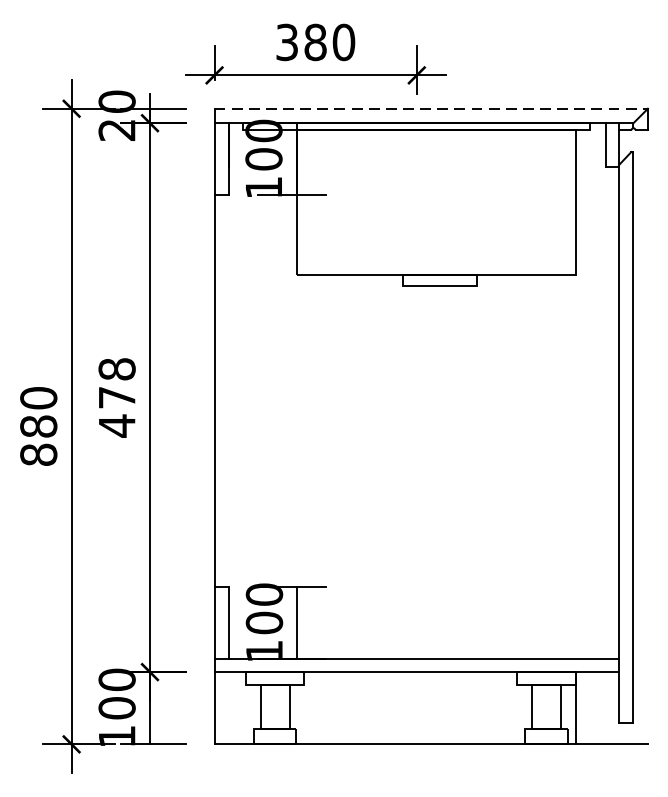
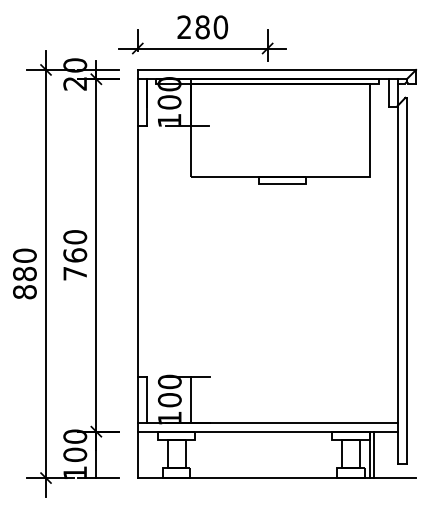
text: (287, 42) -> (184, 27), 380 -> 280
line: (432, 108) -> (277, 69), dashed -> solid
text: (117, 397) -> (75, 255), 478 -> 760
line: (583, 707) -> (374, 454), added

